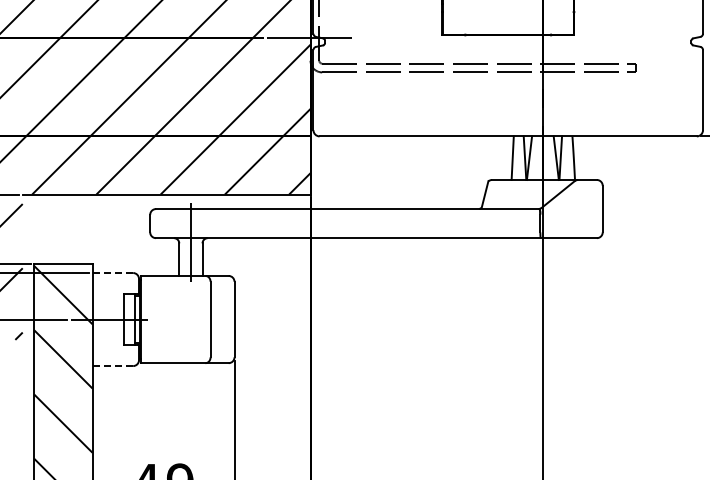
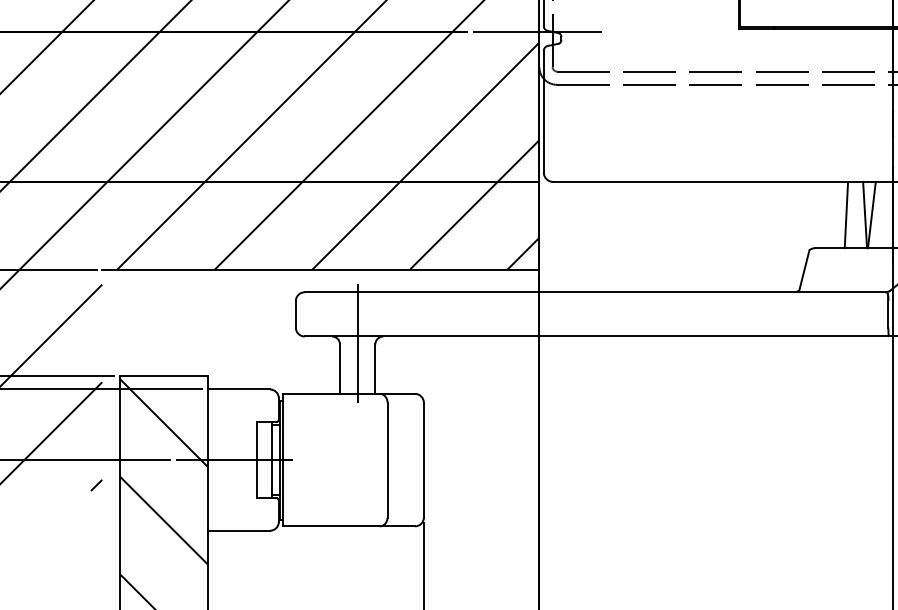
line: (112, 273) -> (238, 390), dashed -> solid
line: (113, 366) -> (240, 531), dashed -> solid

